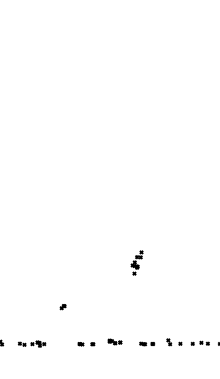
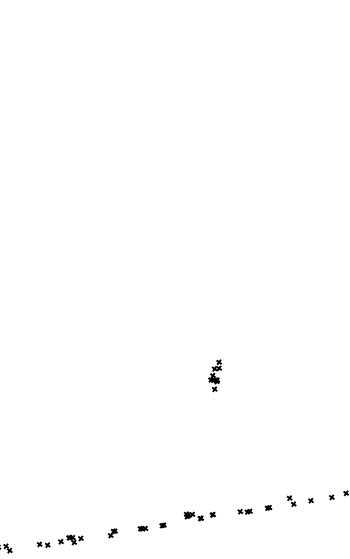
part: (137, 262) -> (216, 375), size x0.71
part: (62, 307) -> (111, 534), moved
part: (114, 341) -> (198, 514), size x1.43
part: (146, 343) -> (253, 509), size x1.43

